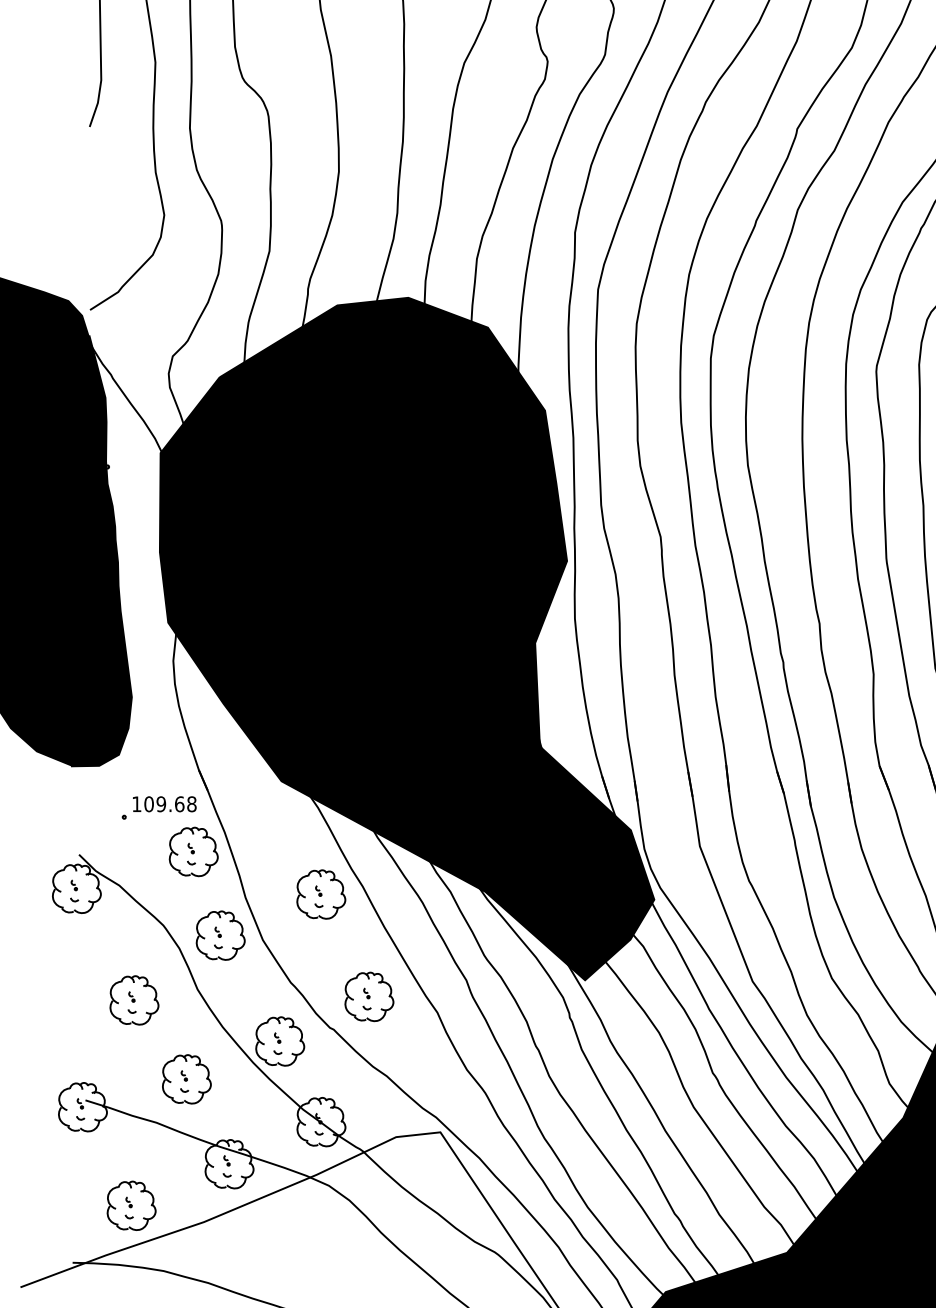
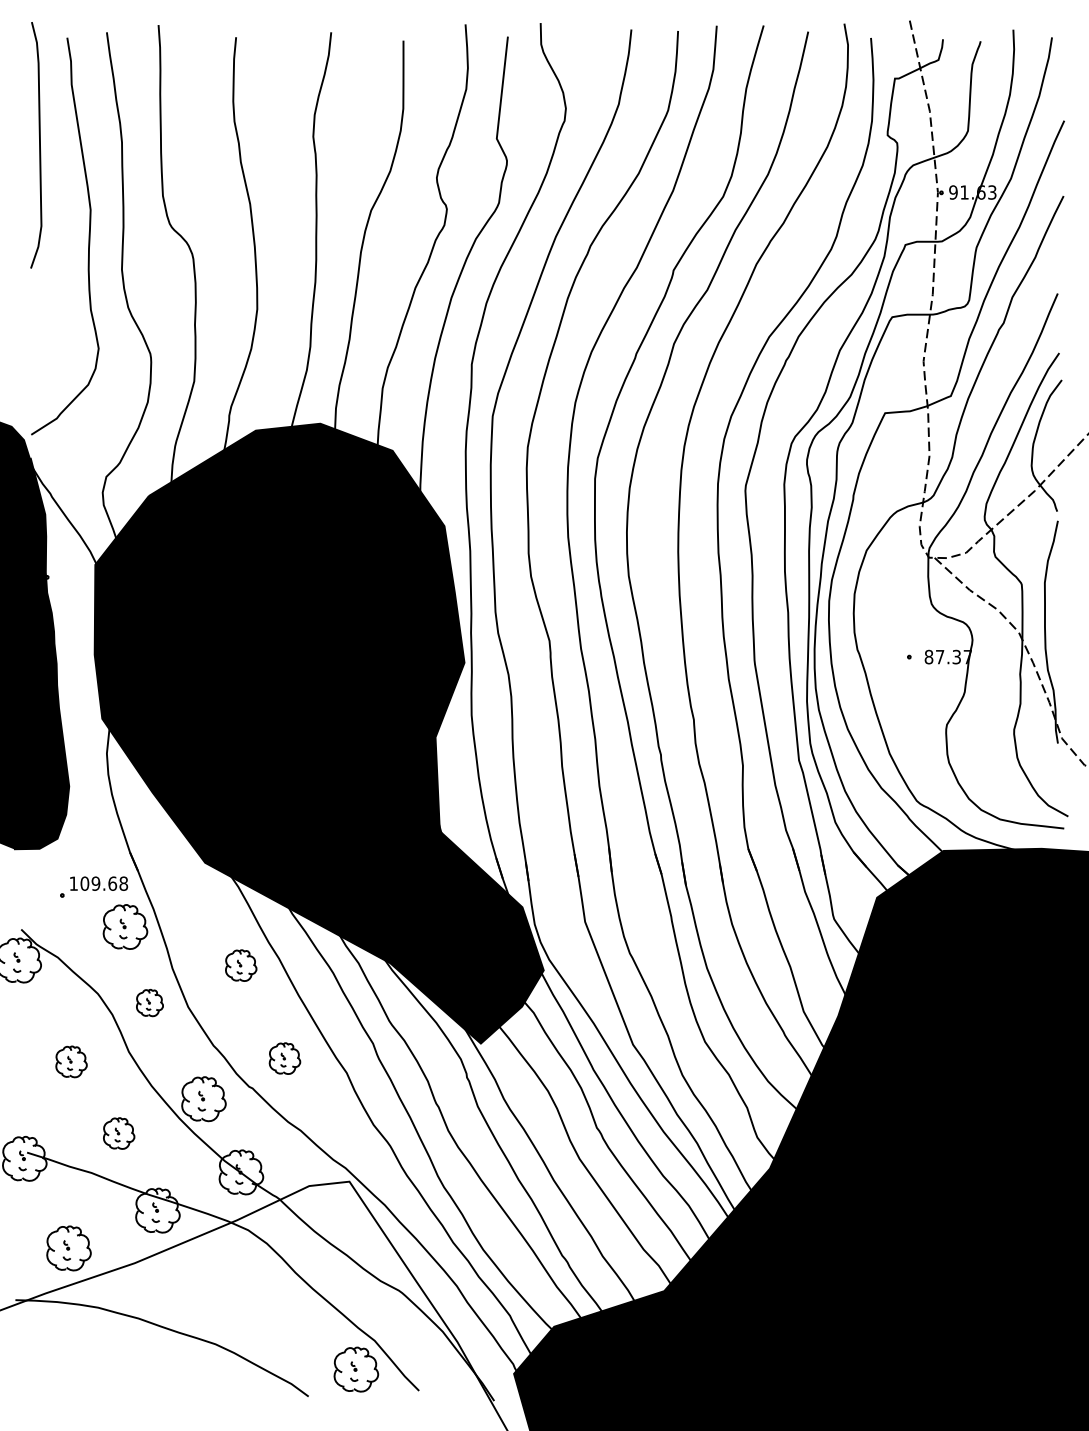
part: (320, 894) -> (240, 965), size x0.7
part: (220, 935) -> (149, 1002), size x0.6
part: (368, 996) -> (284, 1058), size x0.7
part: (134, 1000) -> (71, 1061), size x0.7
part: (186, 1079) -> (118, 1133), size x0.7

